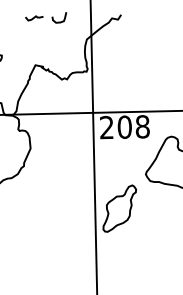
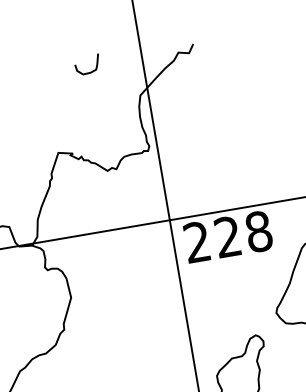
curve: (34, 18) -> (44, 72), removed
text: (124, 126) -> (227, 235), 208 -> 228

